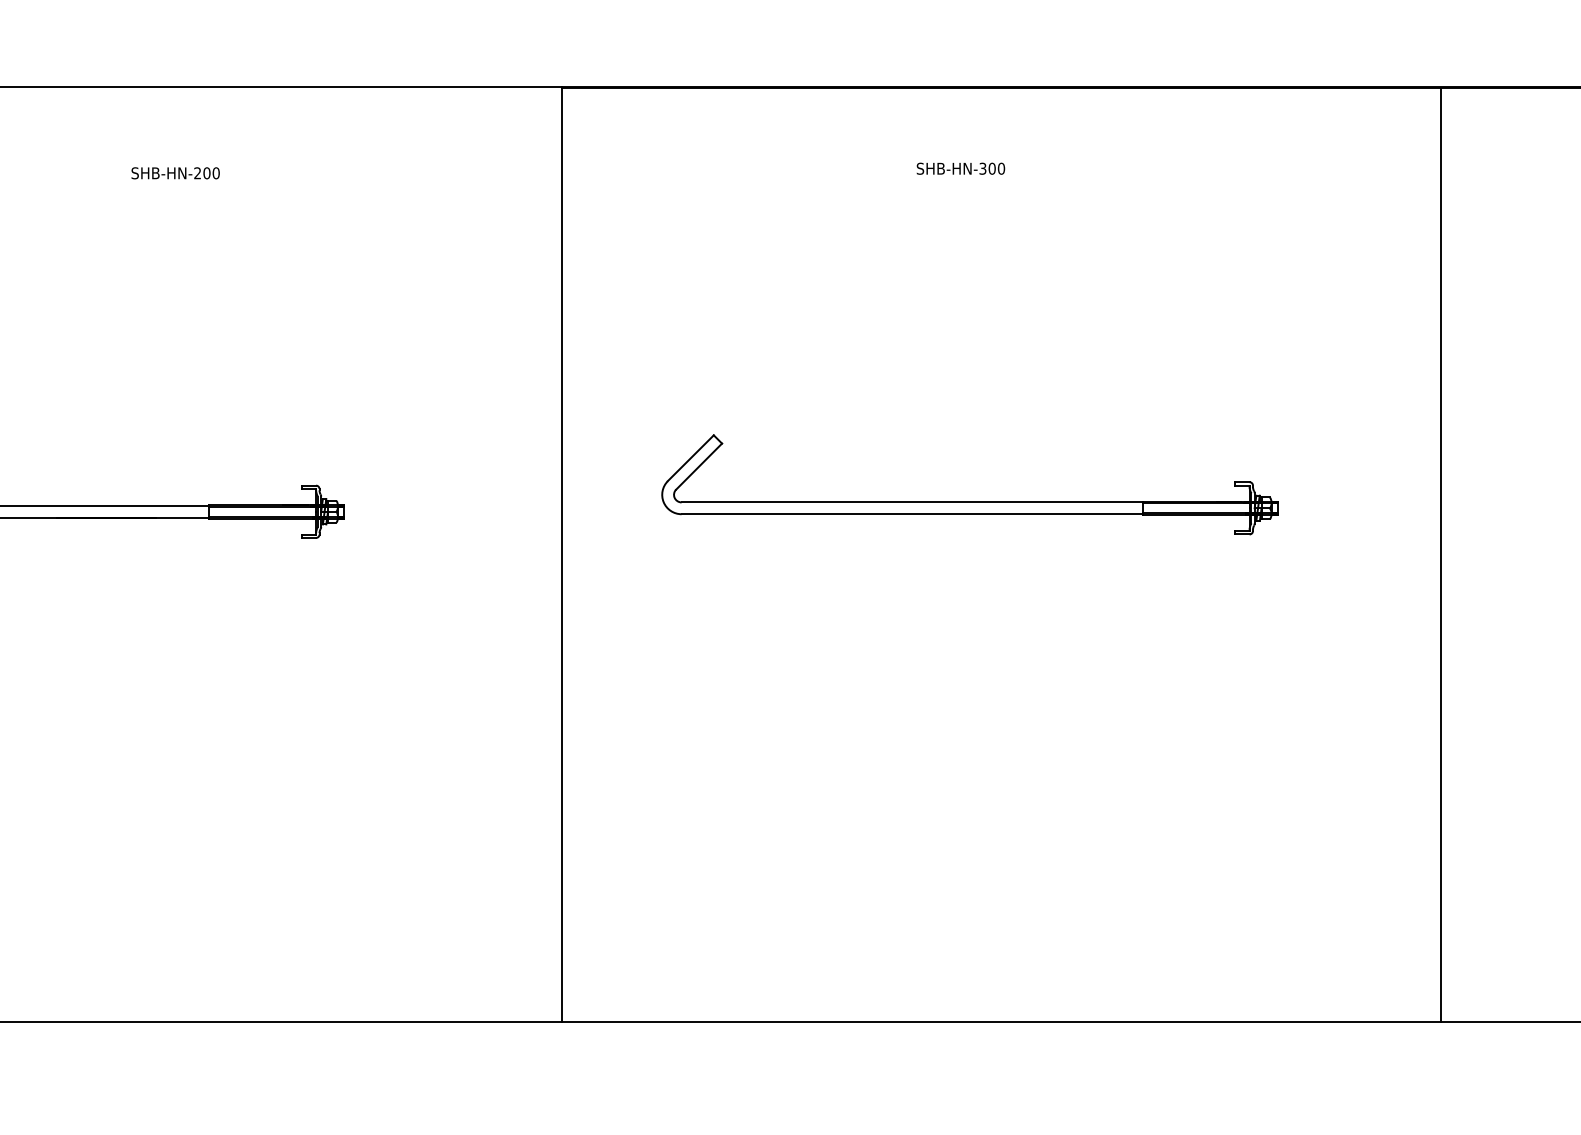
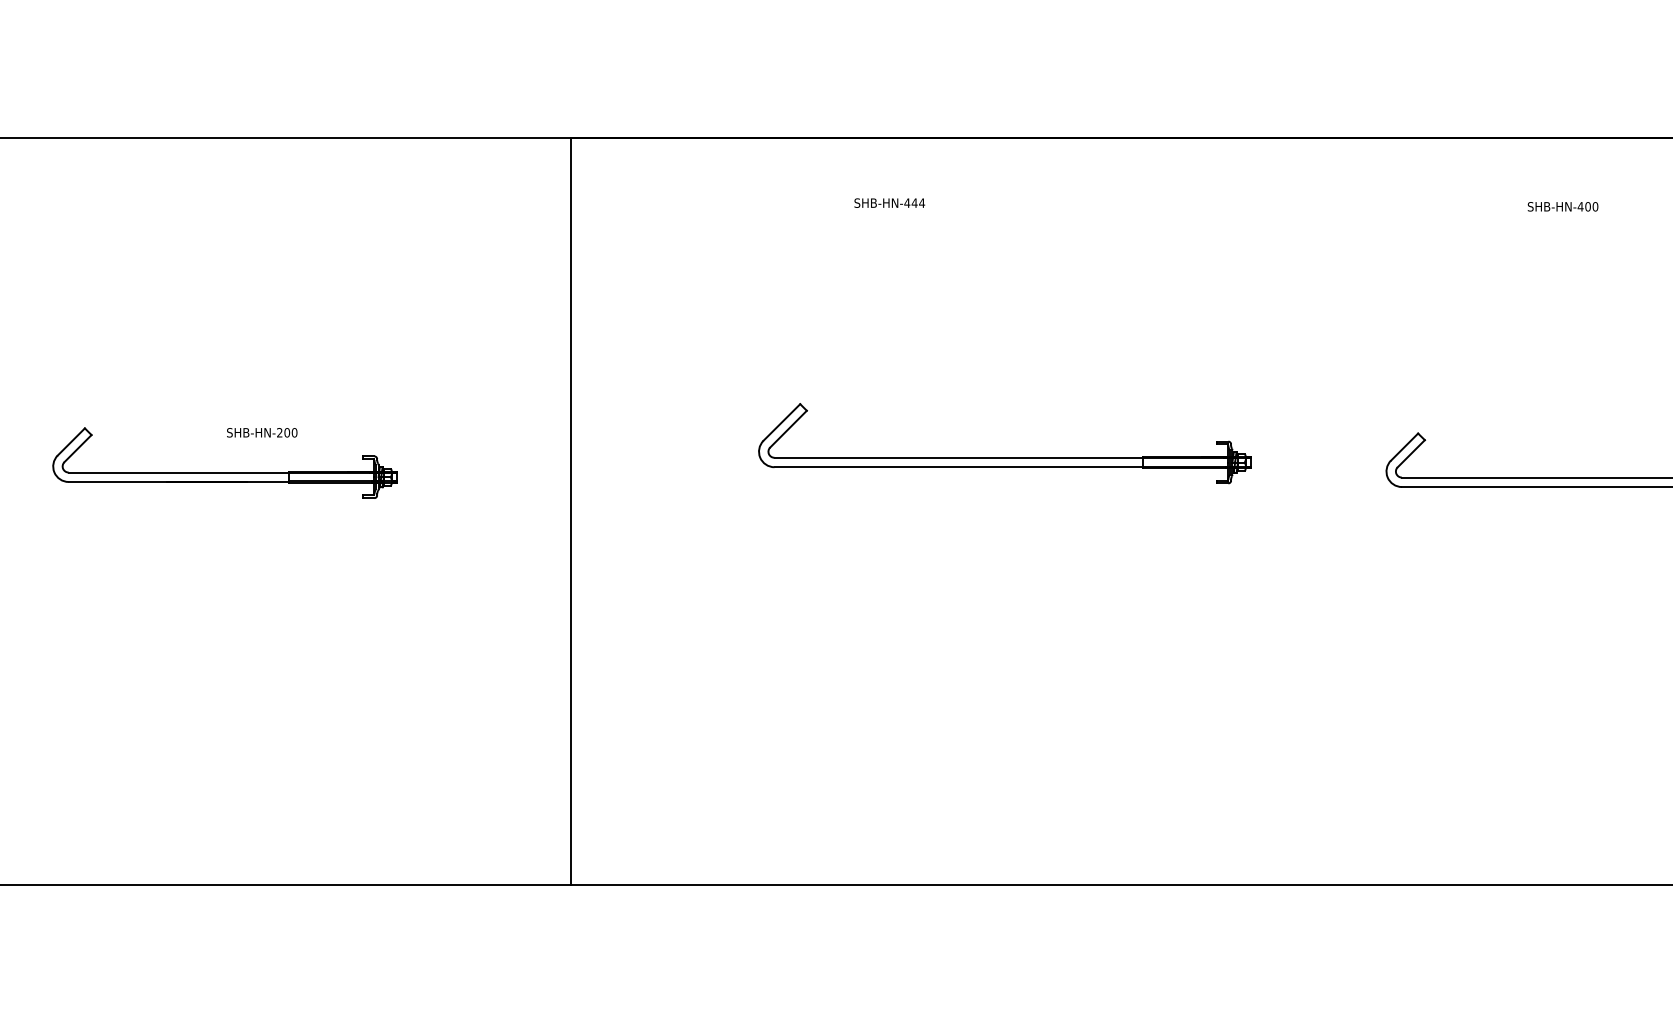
text: (991, 167) -> (914, 202), SHB-HN-300 -> SHB-HN-444
text: (176, 172) -> (262, 432), moved
part: (969, 502) -> (1004, 457), moved
line: (1441, 554) -> (1273, 511), removed

